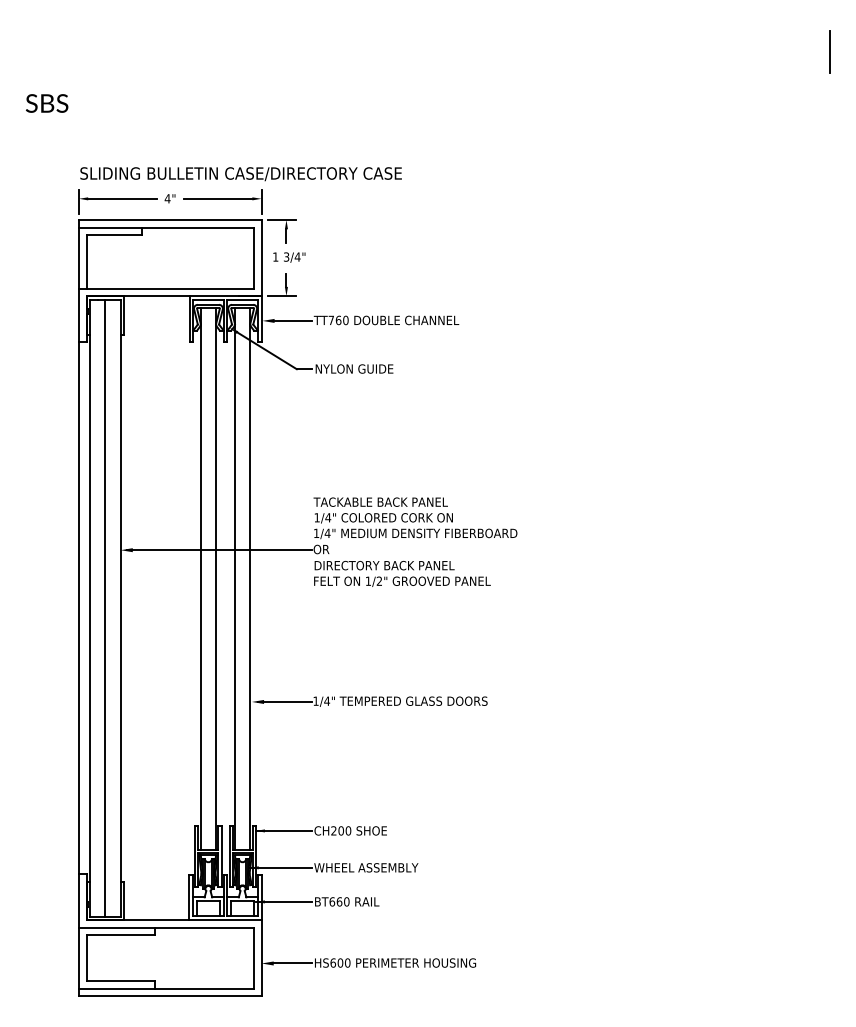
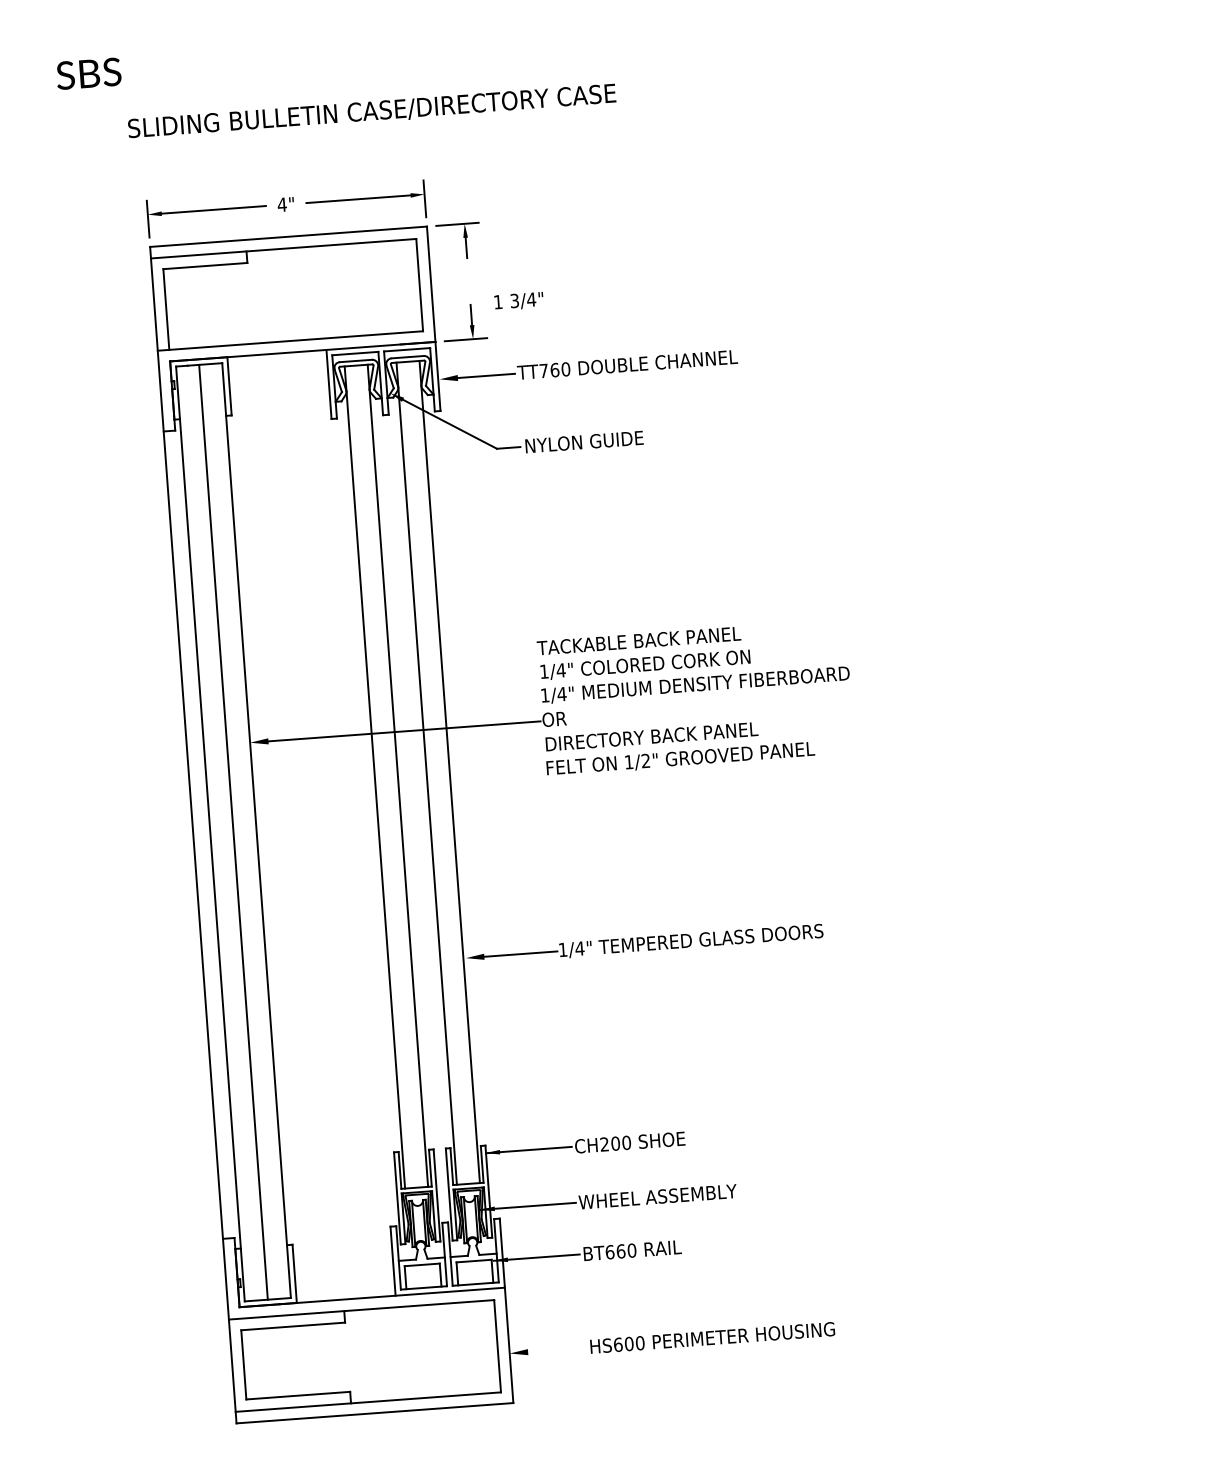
text: (240, 174) -> (371, 112), moved
text: (289, 257) -> (519, 301), moved
line: (292, 963) -> (556, 1350), removed

